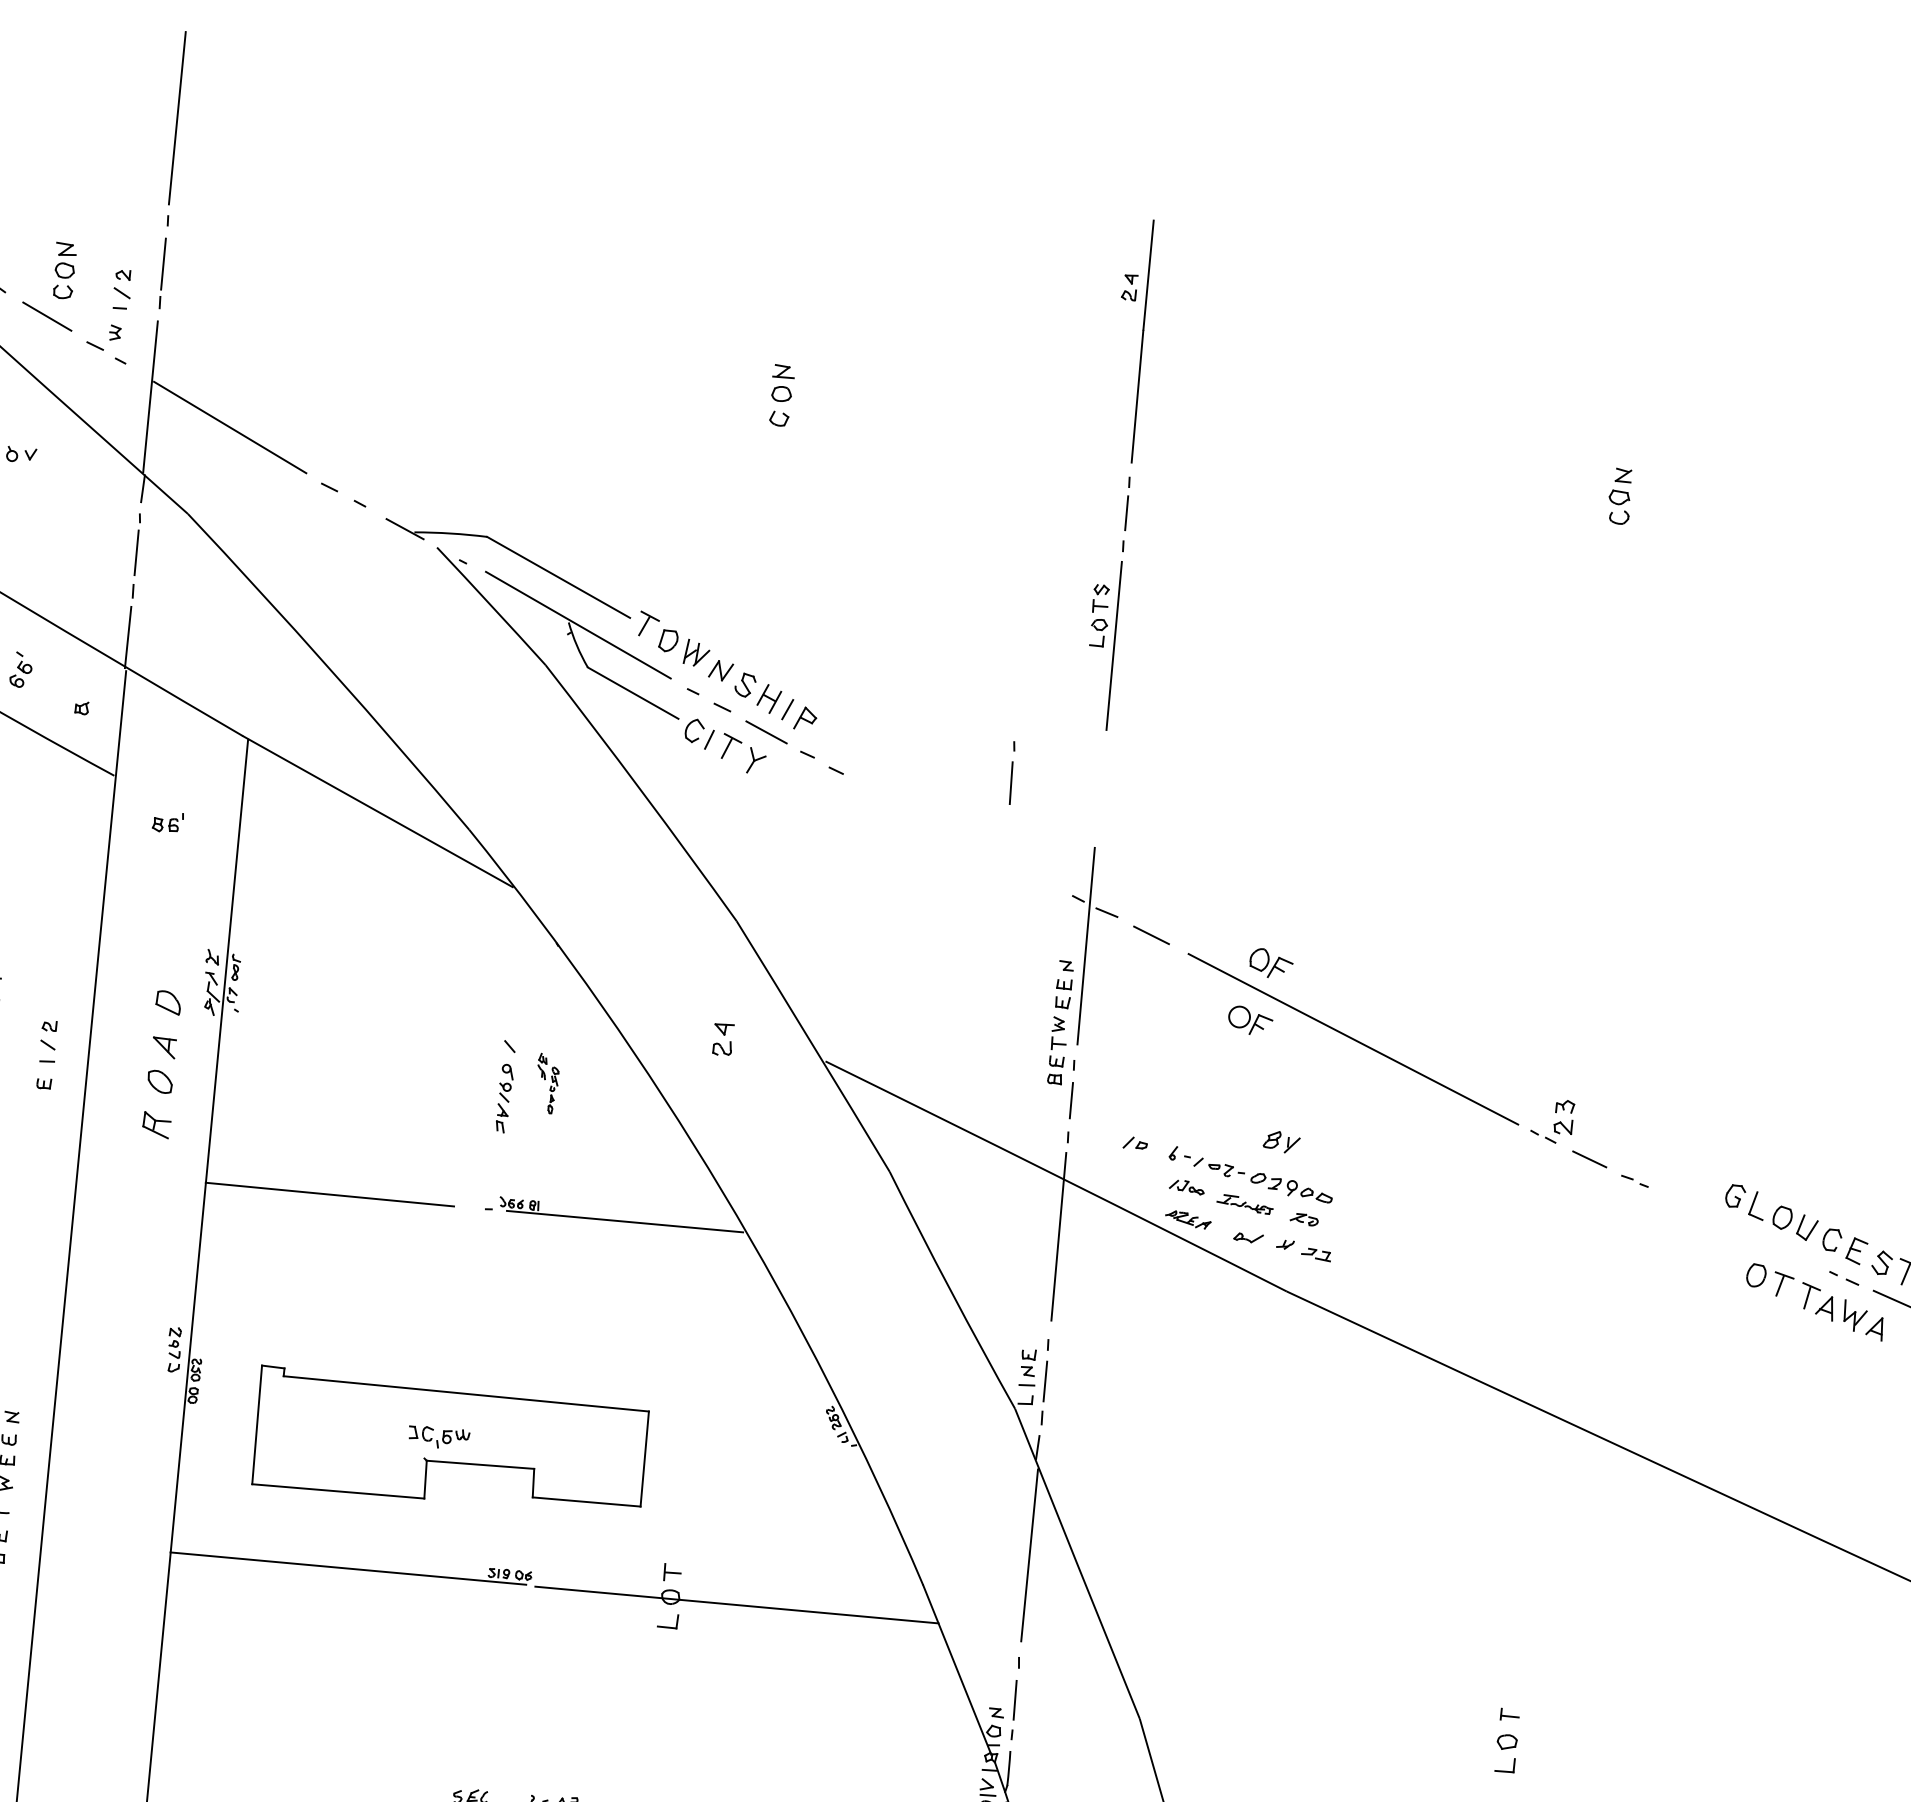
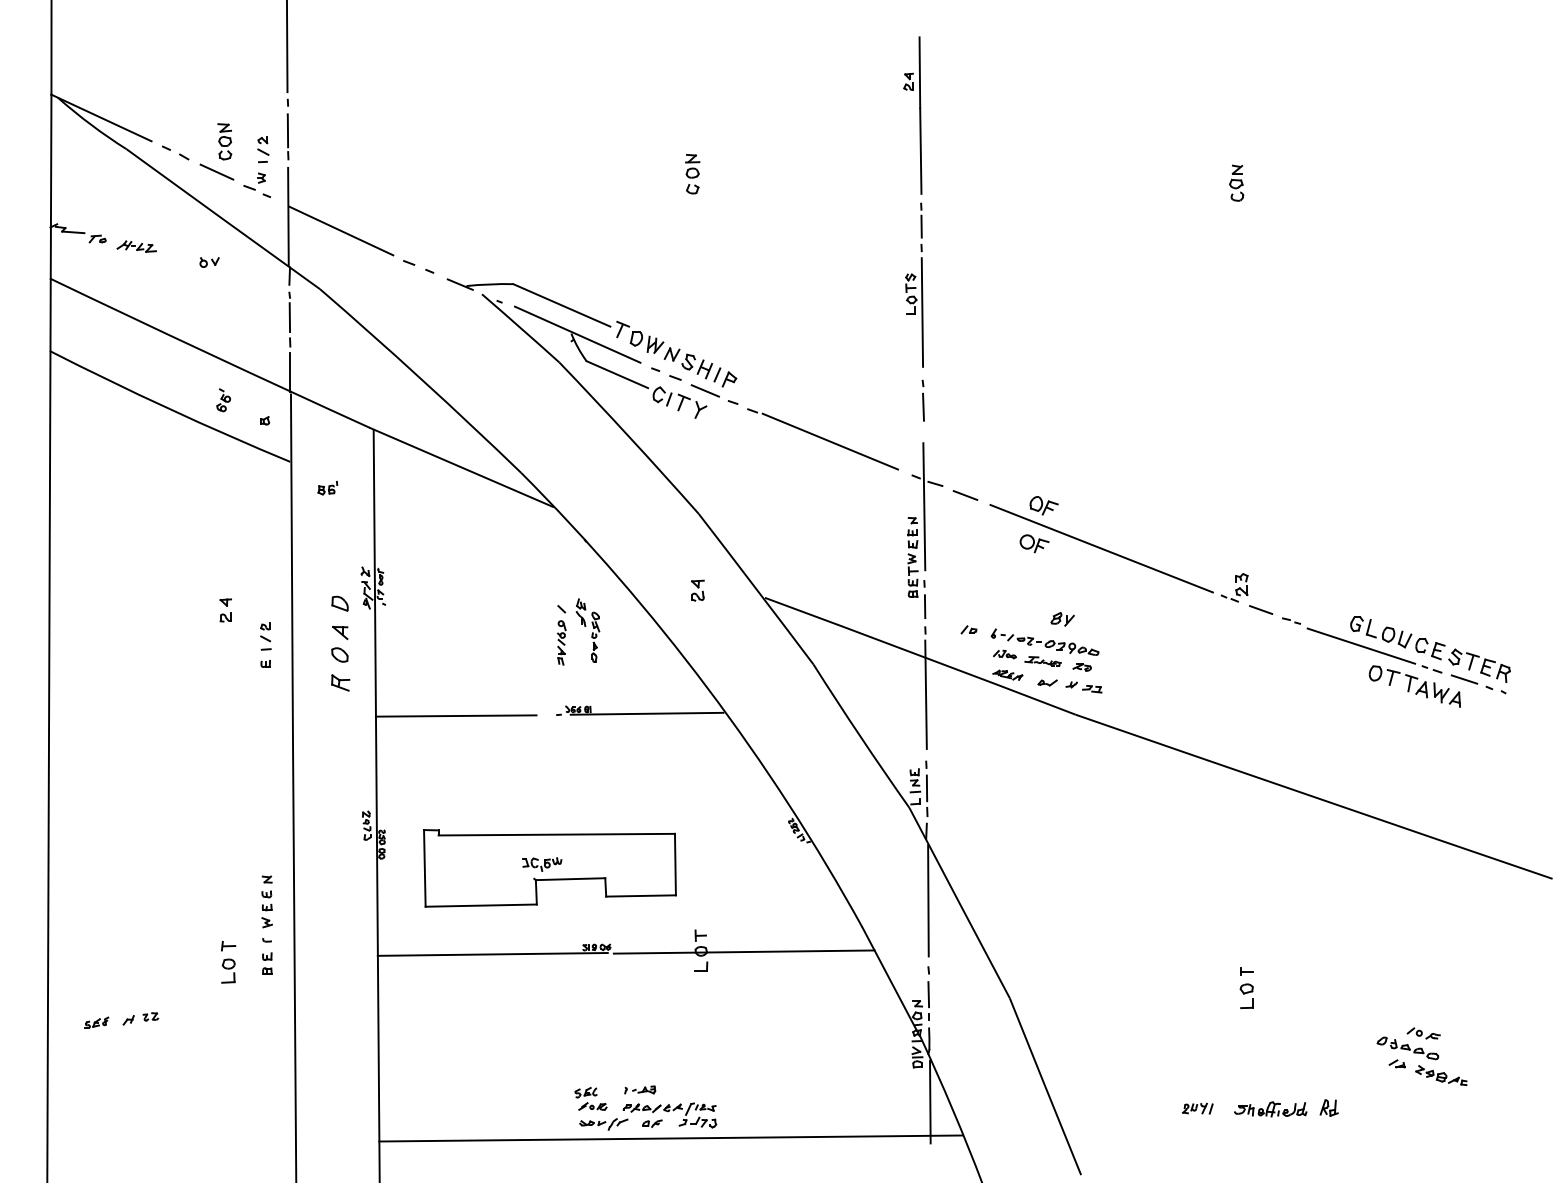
part: (1010, 772) -> (922, 400), moved
line: (951, 830) -> (830, 441), added
part: (546, 1083) -> (587, 630), size x1.67
line: (1739, 1230) -> (1361, 645), added

